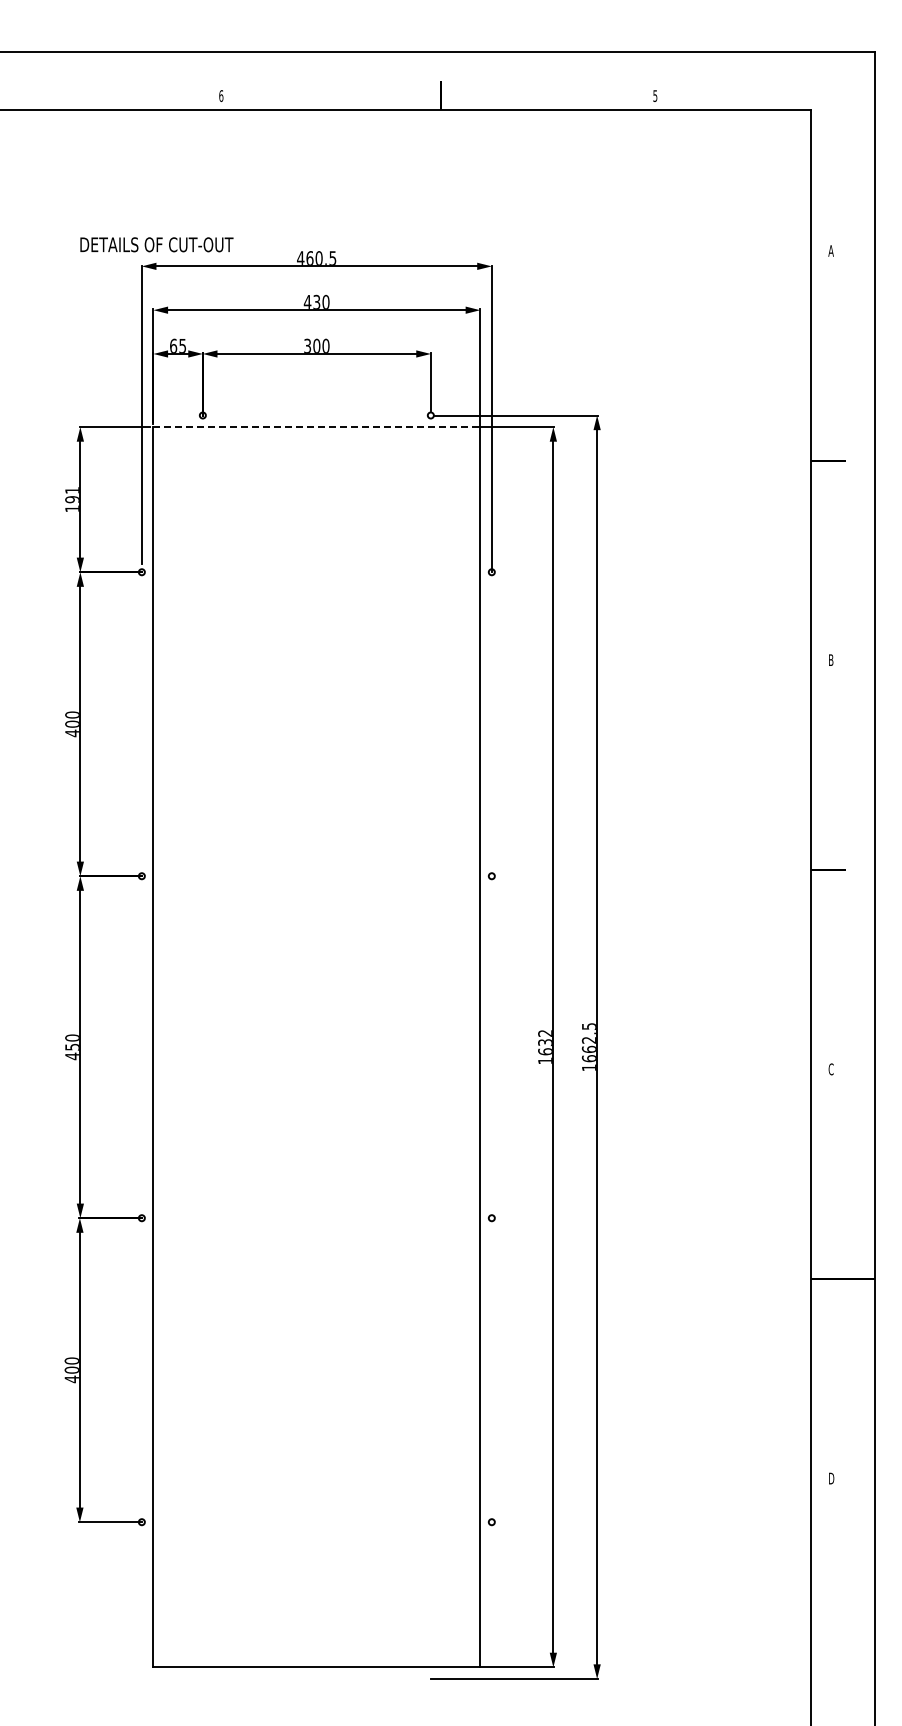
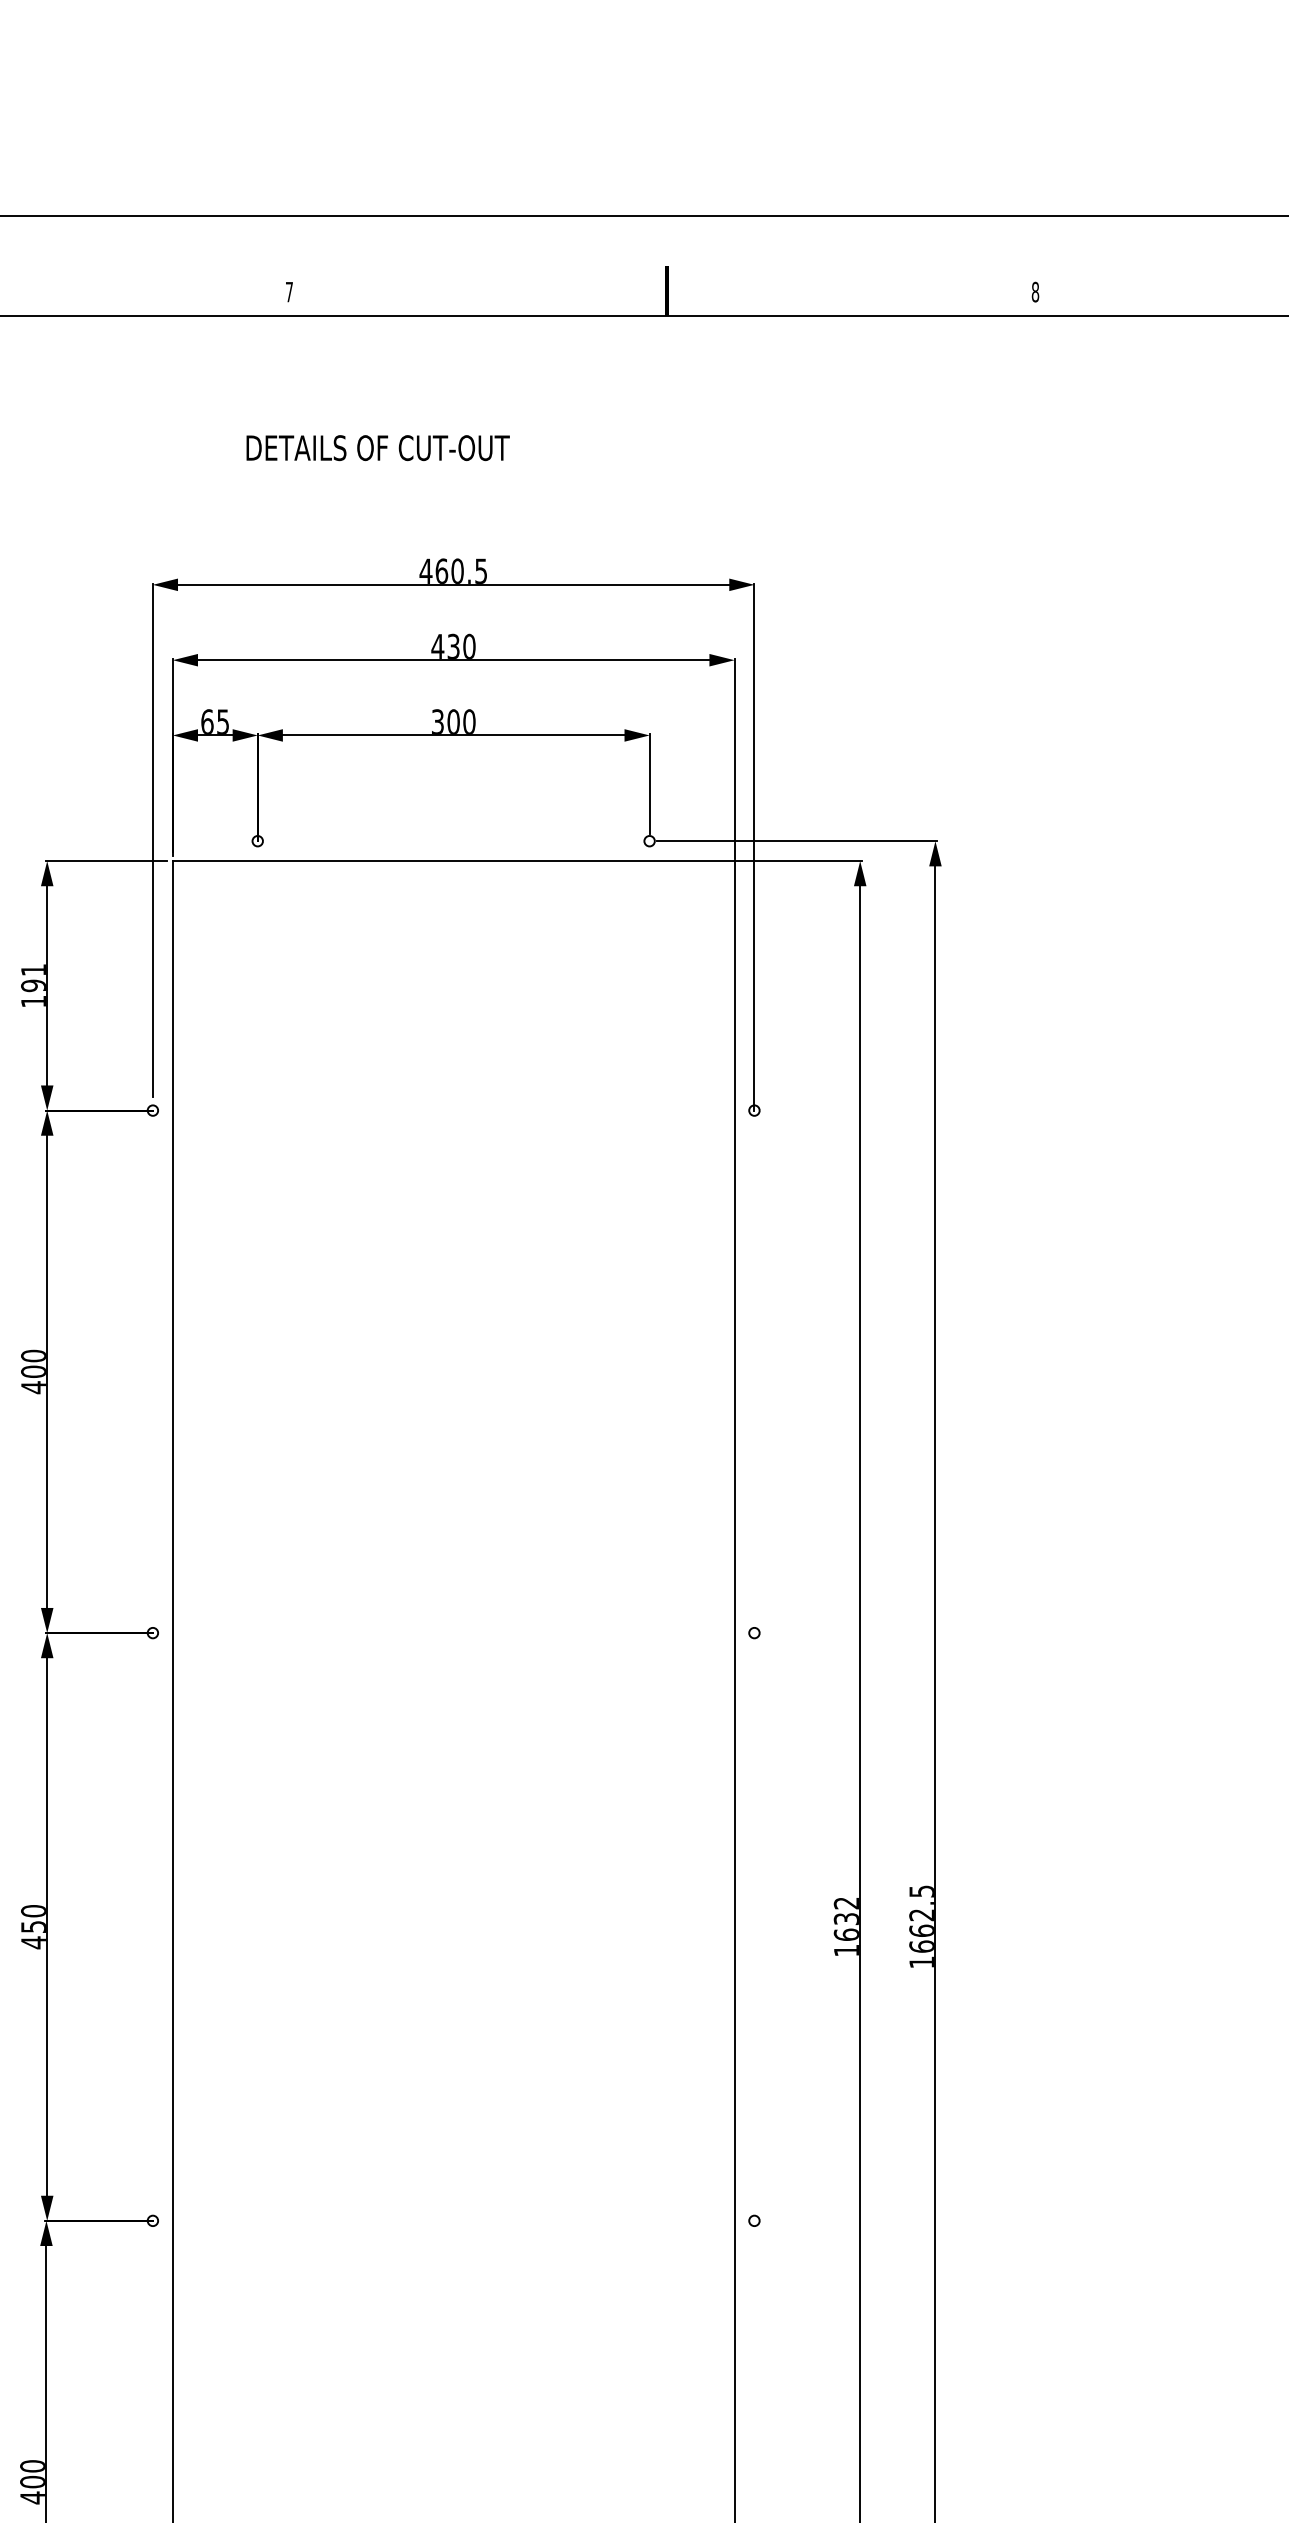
text: (221, 95) -> (289, 291), 6 -> 7
text: (655, 95) -> (1035, 291), 5 -> 8
text: (156, 244) -> (377, 447), moved
line: (317, 427) -> (454, 861), dashed -> solid

